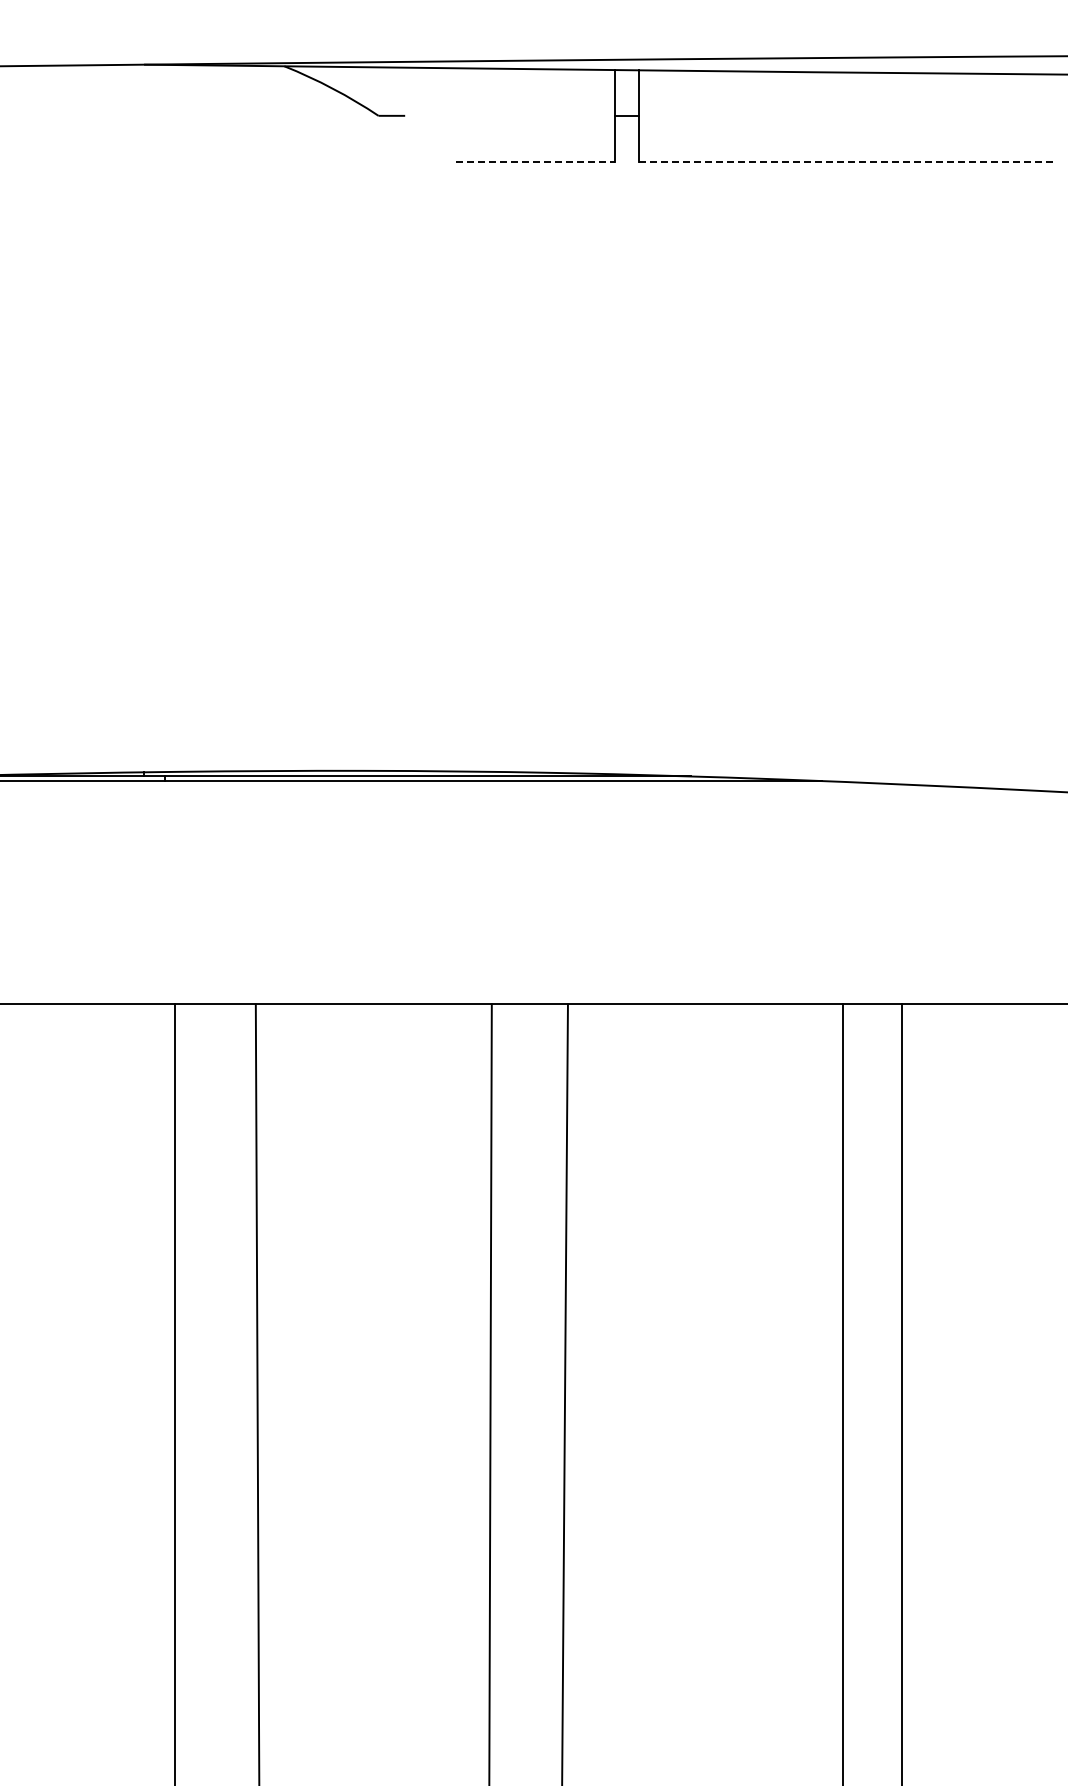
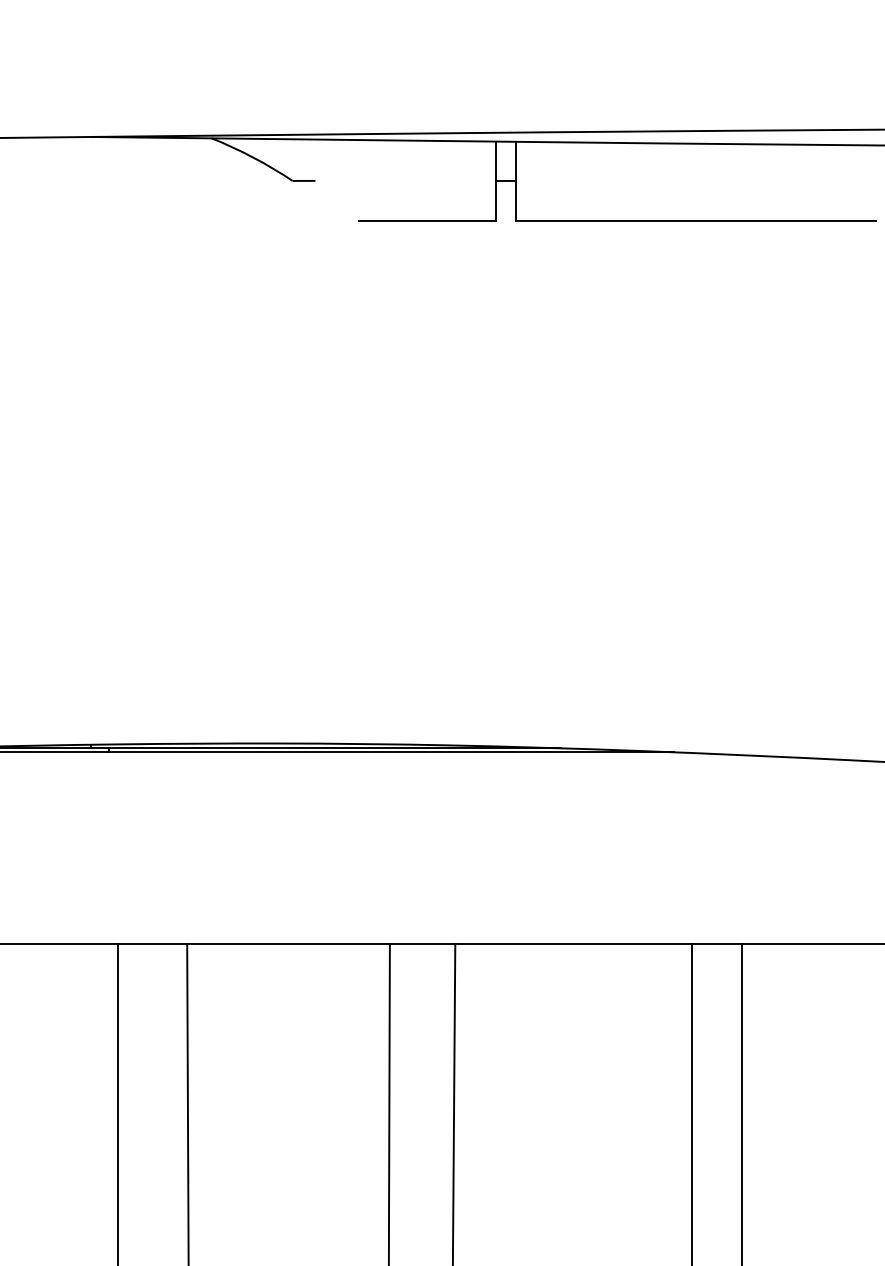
line: (536, 162) -> (428, 220), dashed -> solid
line: (848, 162) -> (696, 220), dashed -> solid

